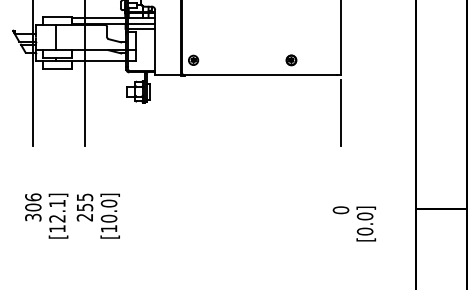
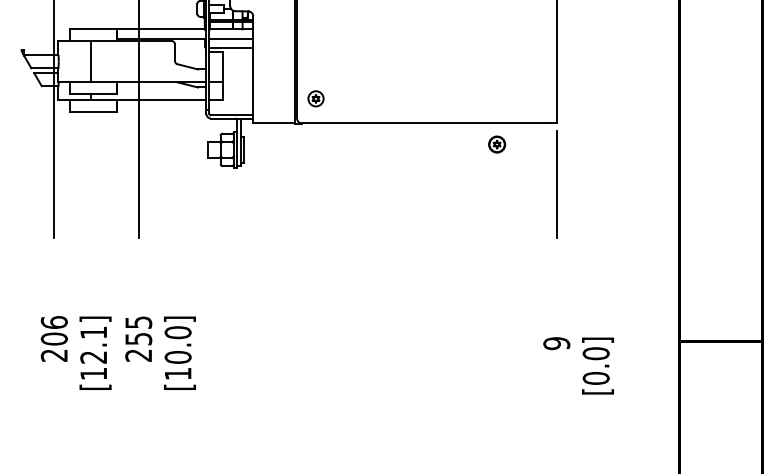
part: (291, 60) -> (497, 144), moved
text: (341, 210) -> (557, 343), 0 -> 9
text: (33, 217) -> (54, 355), 306 -> 206

